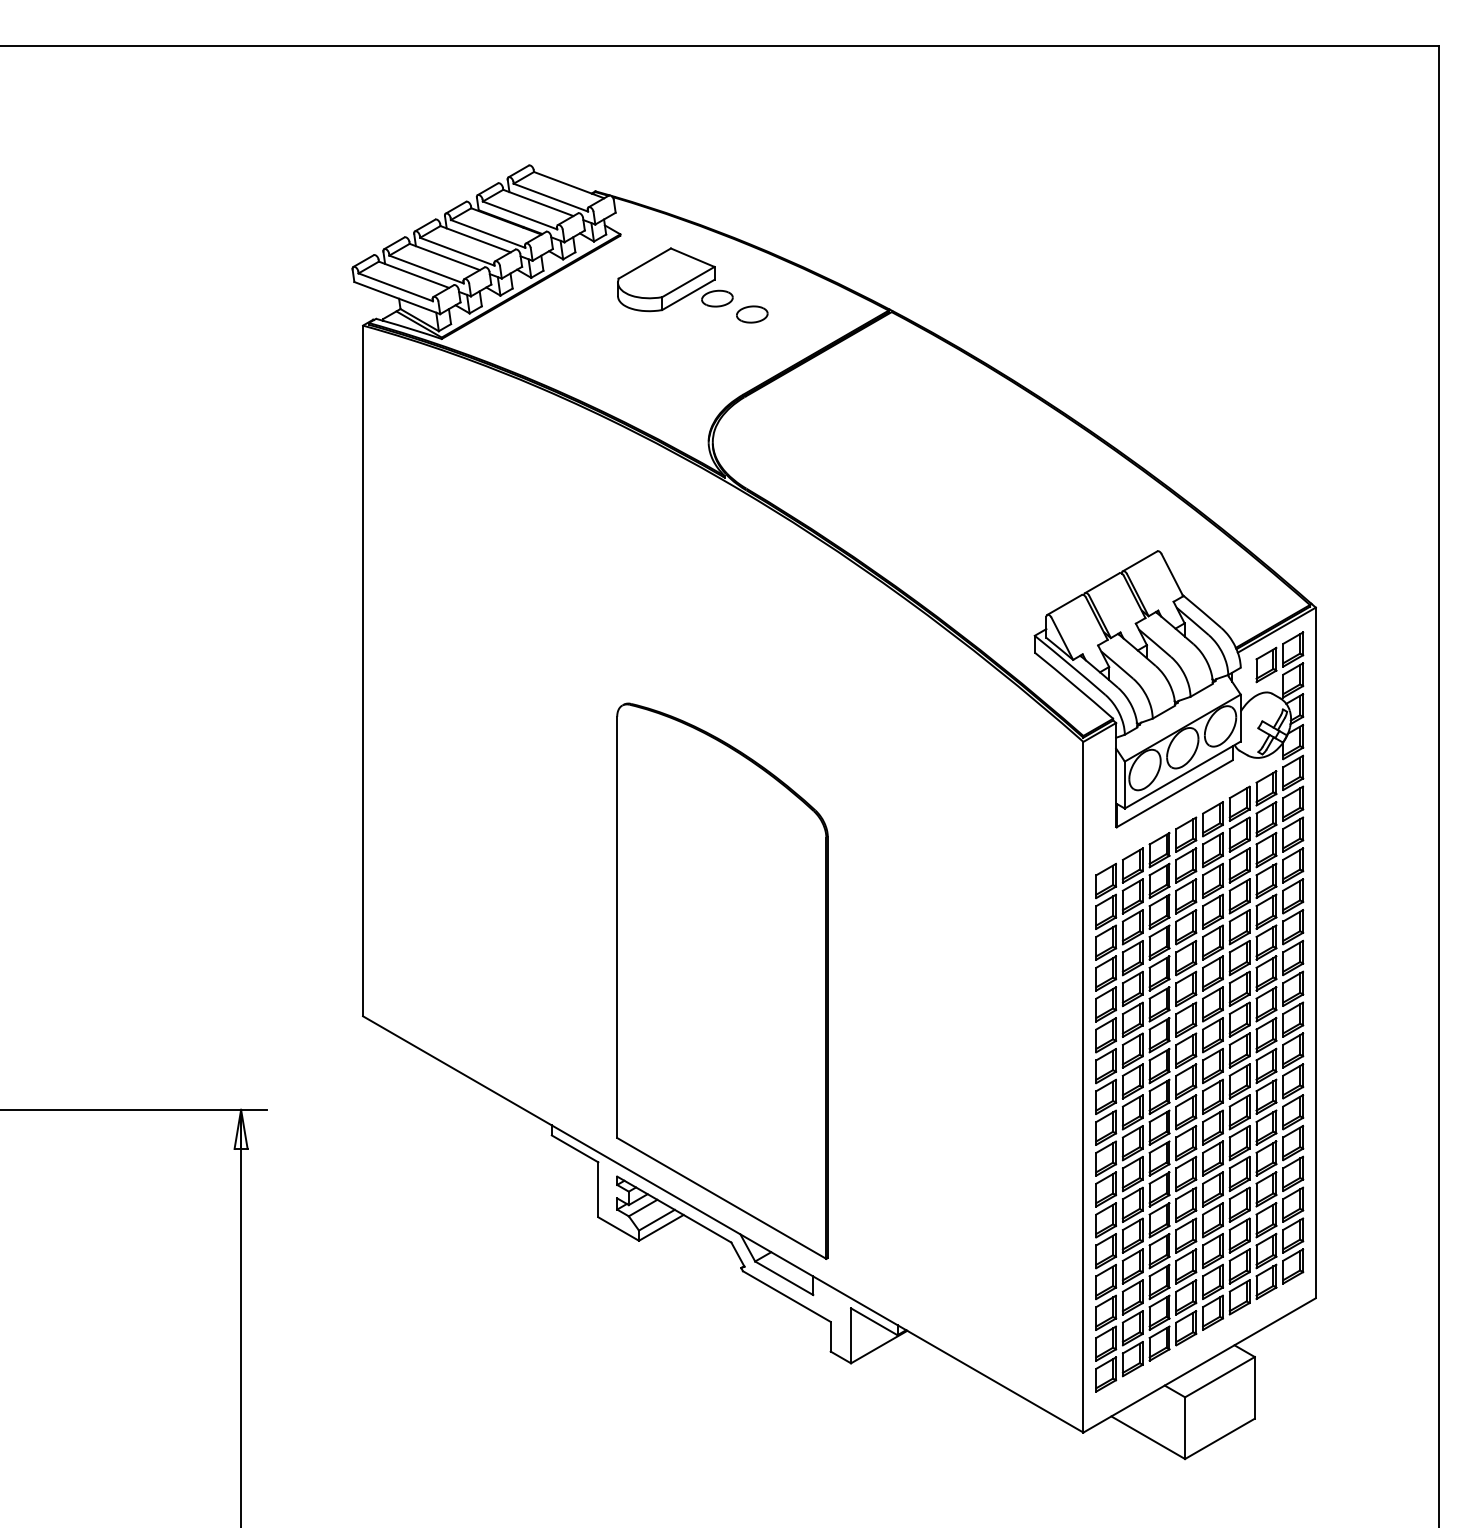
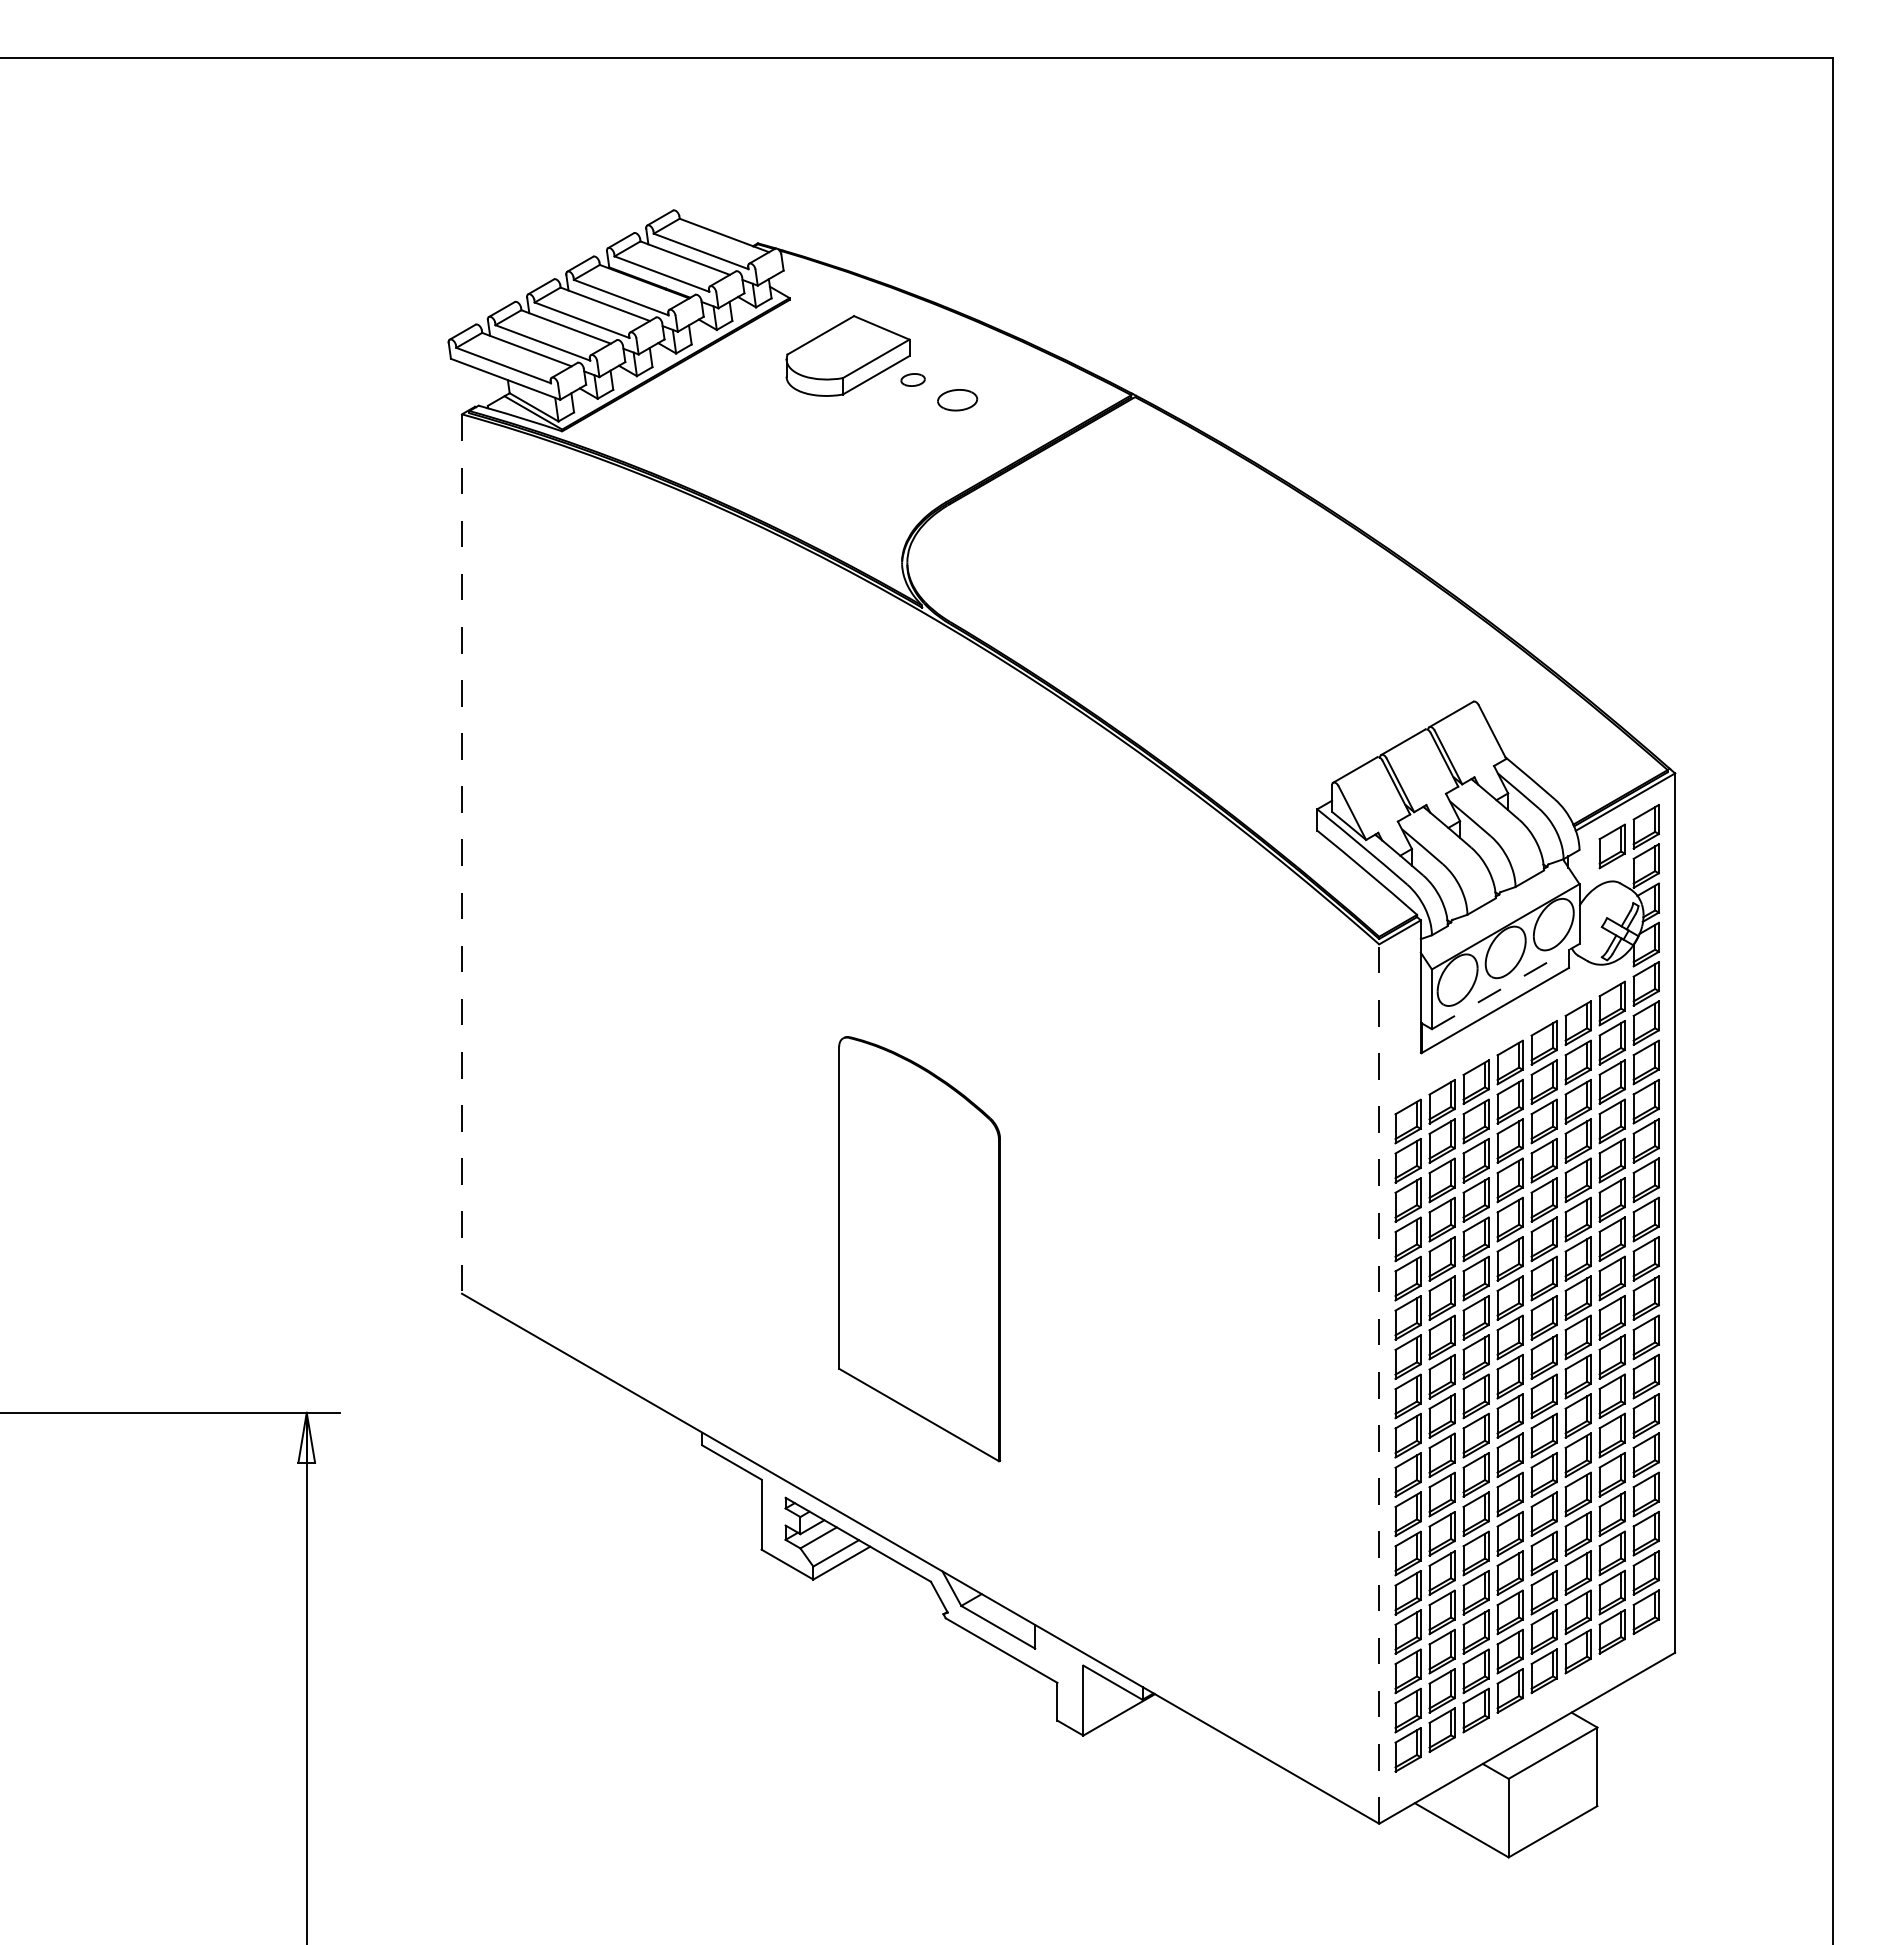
part: (716, 298) -> (912, 379), size x0.6
line: (362, 671) -> (461, 854), solid -> dashed
line: (1183, 774) -> (1506, 986), solid -> dashed
part: (722, 980) -> (919, 1248), size x0.6
line: (1083, 1087) -> (1379, 1384), solid -> dashed

